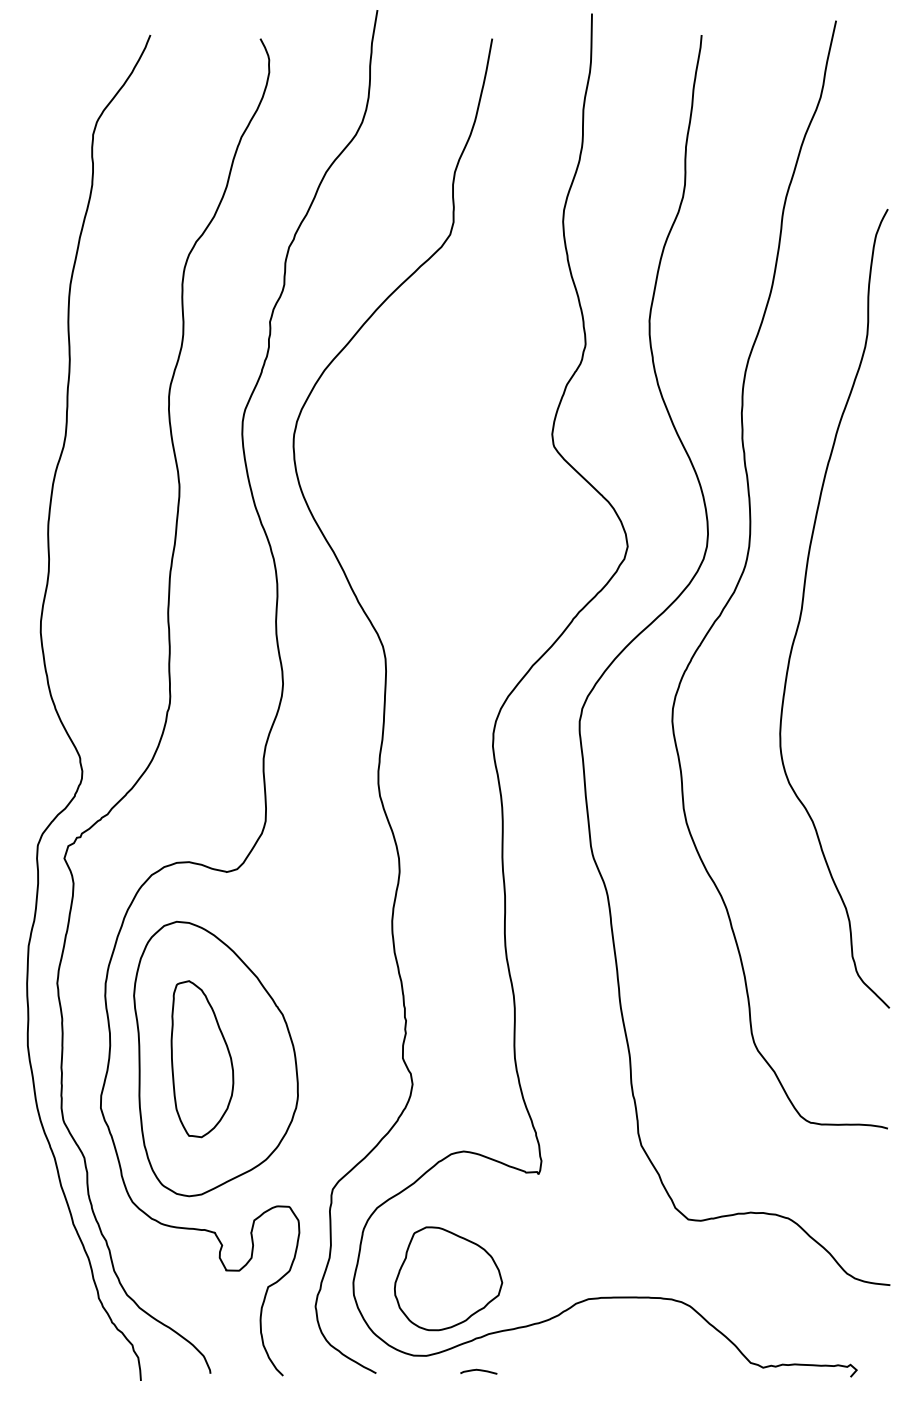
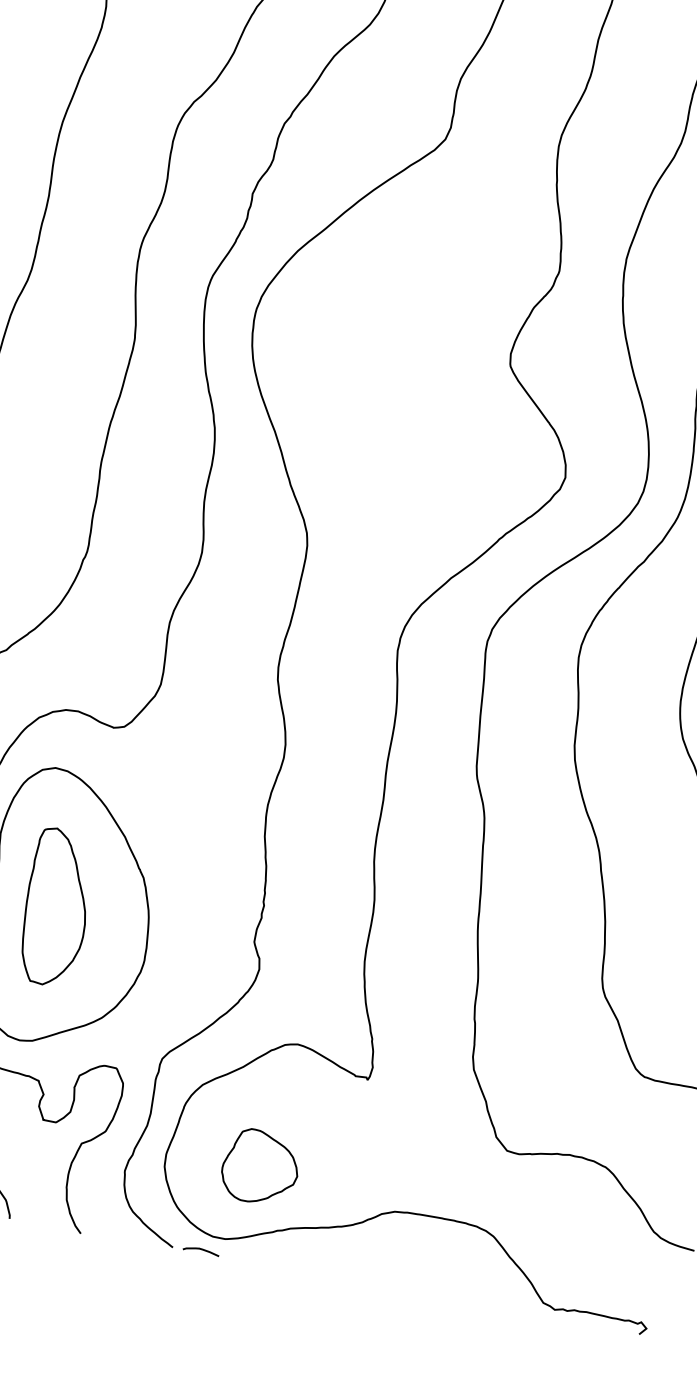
part: (448, 1278) -> (260, 1166), size x0.7
curve: (478, 1370) -> (201, 1249), moved

